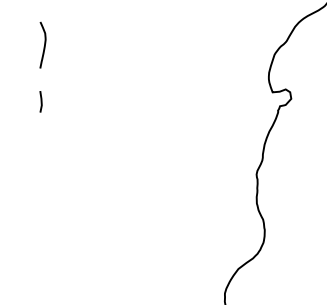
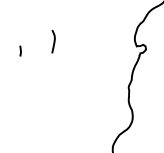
curve: (42, 44) -> (53, 41), moved

